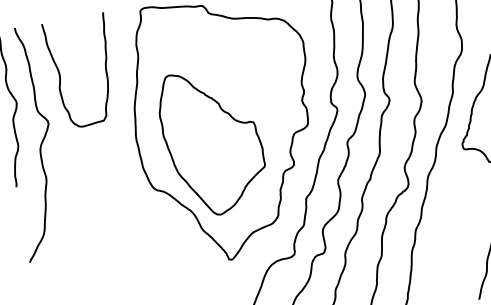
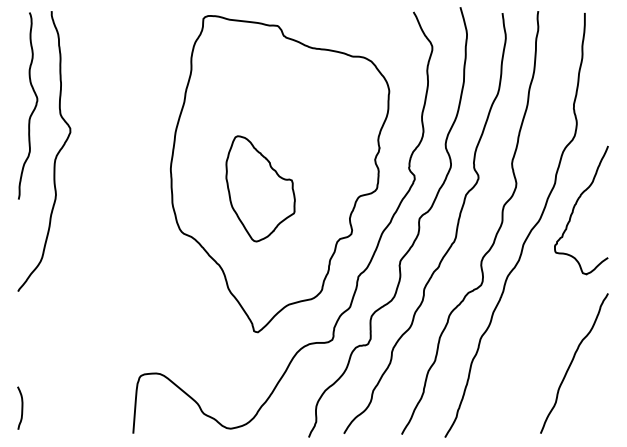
curve: (60, 75) -> (95, 77), removed
part: (212, 141) -> (260, 188), size x0.6

